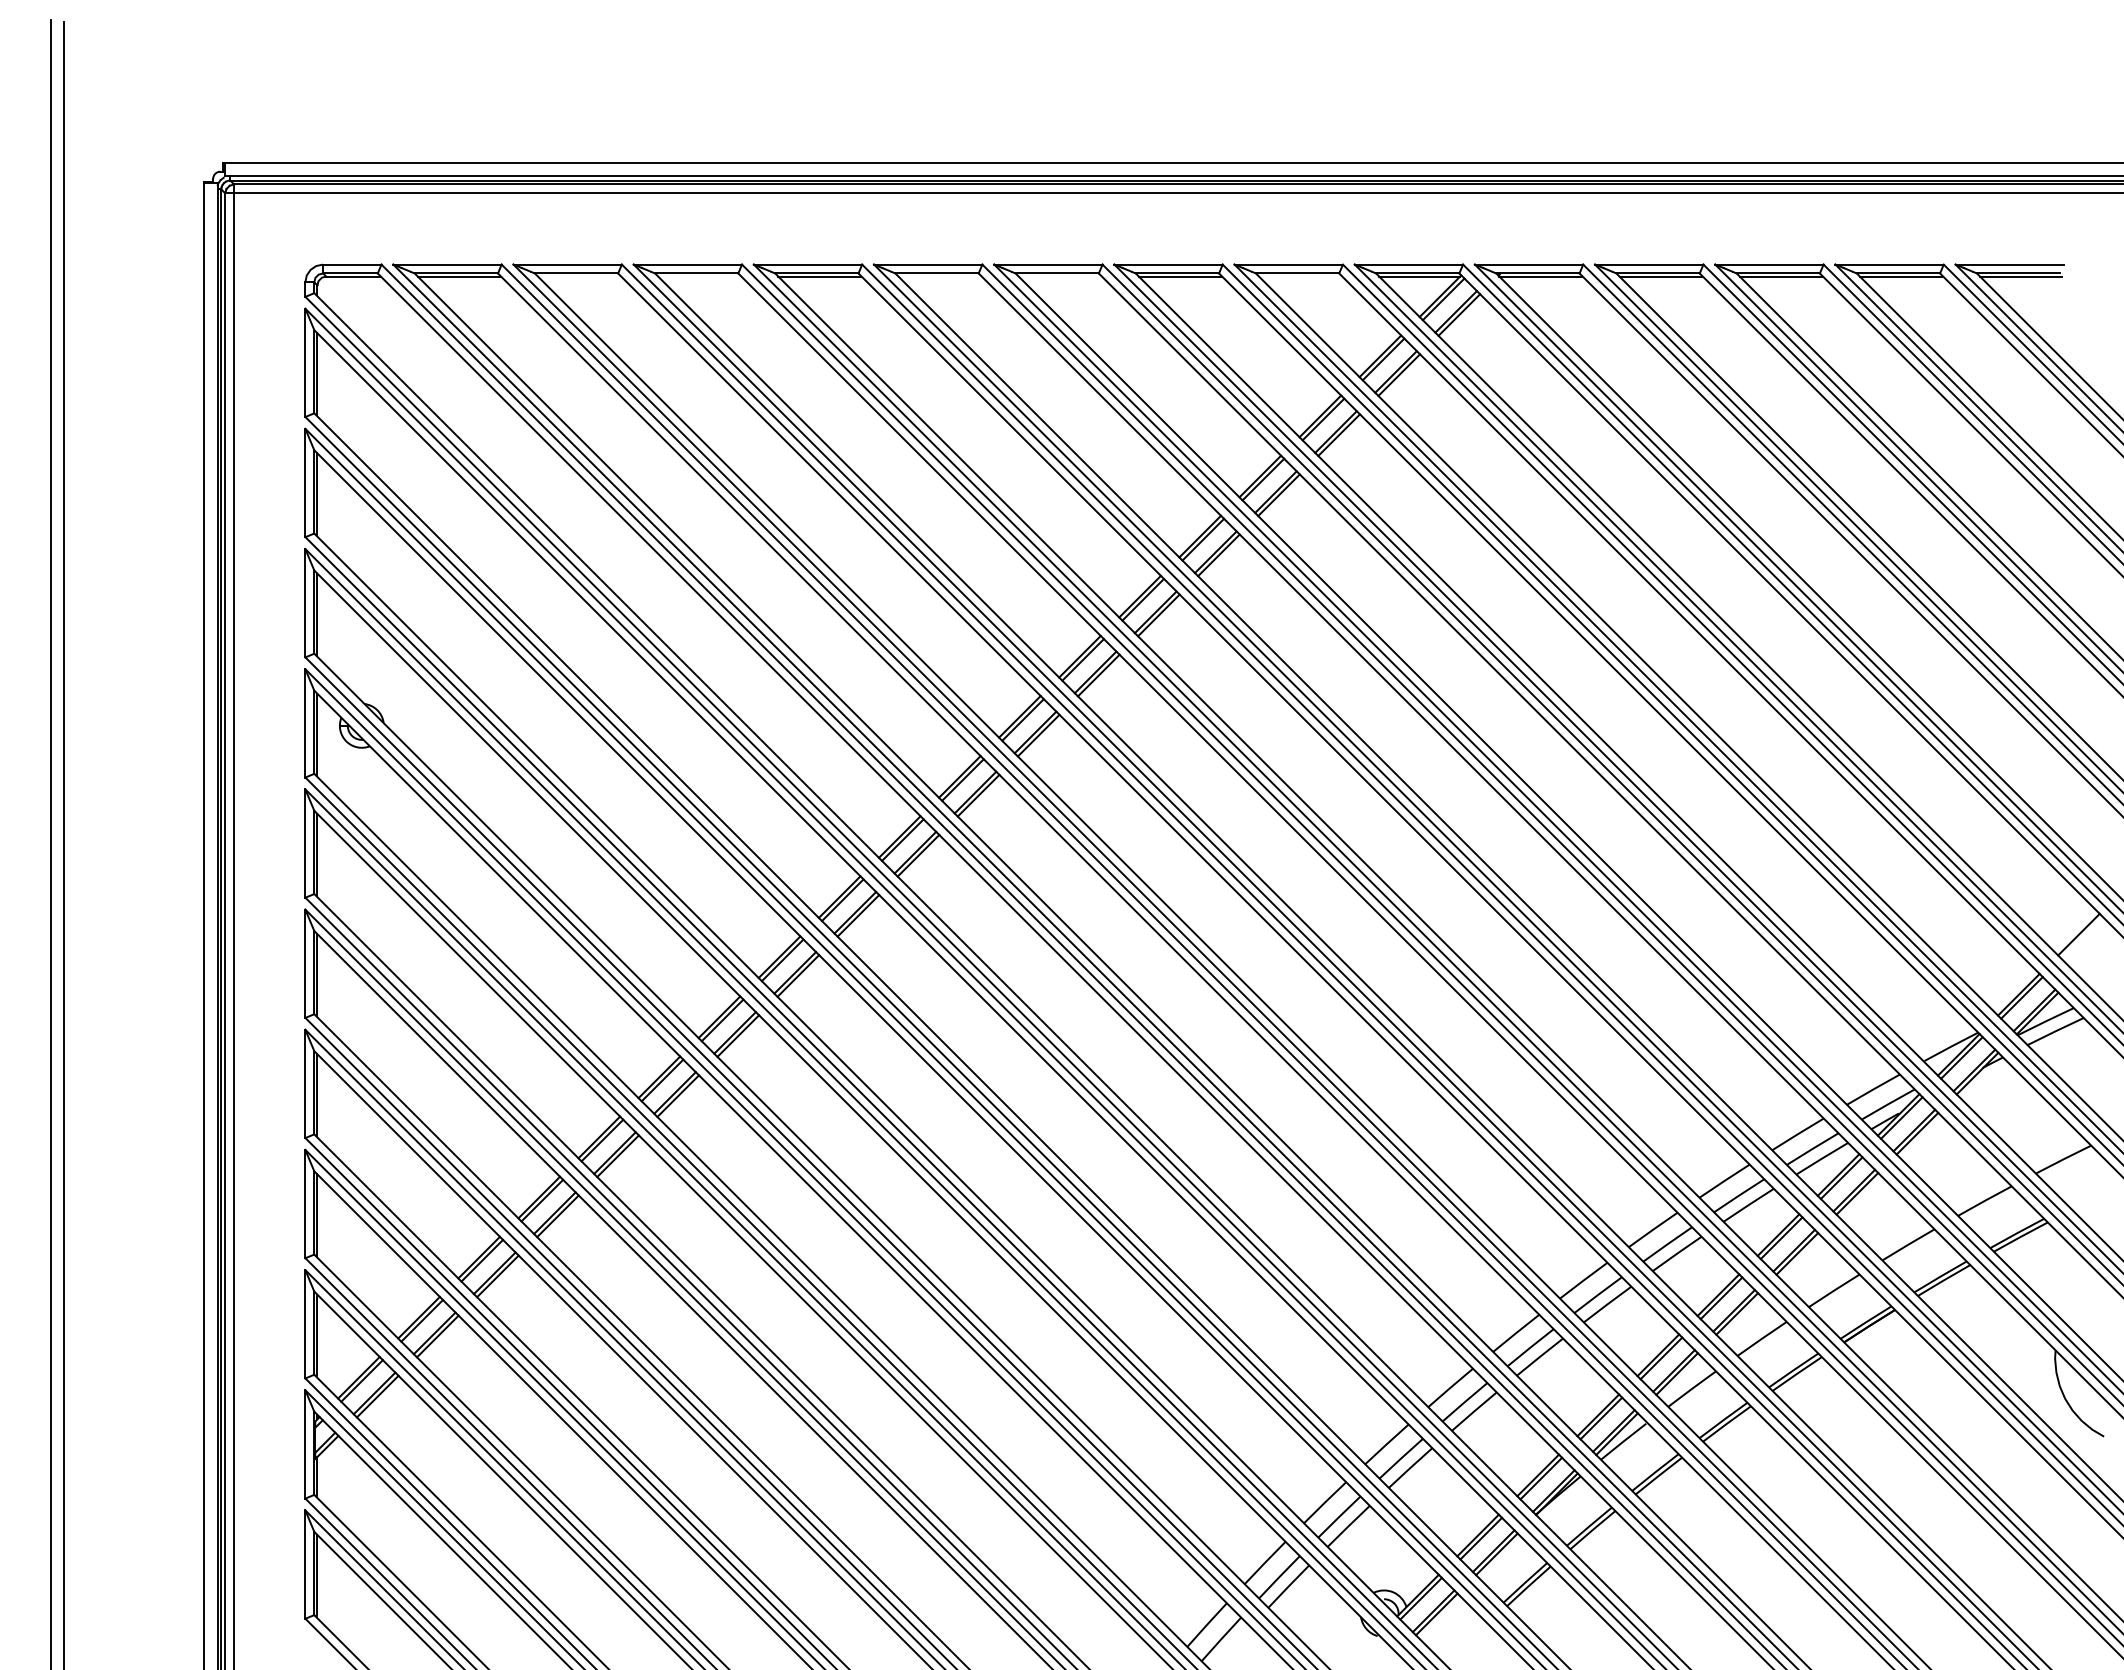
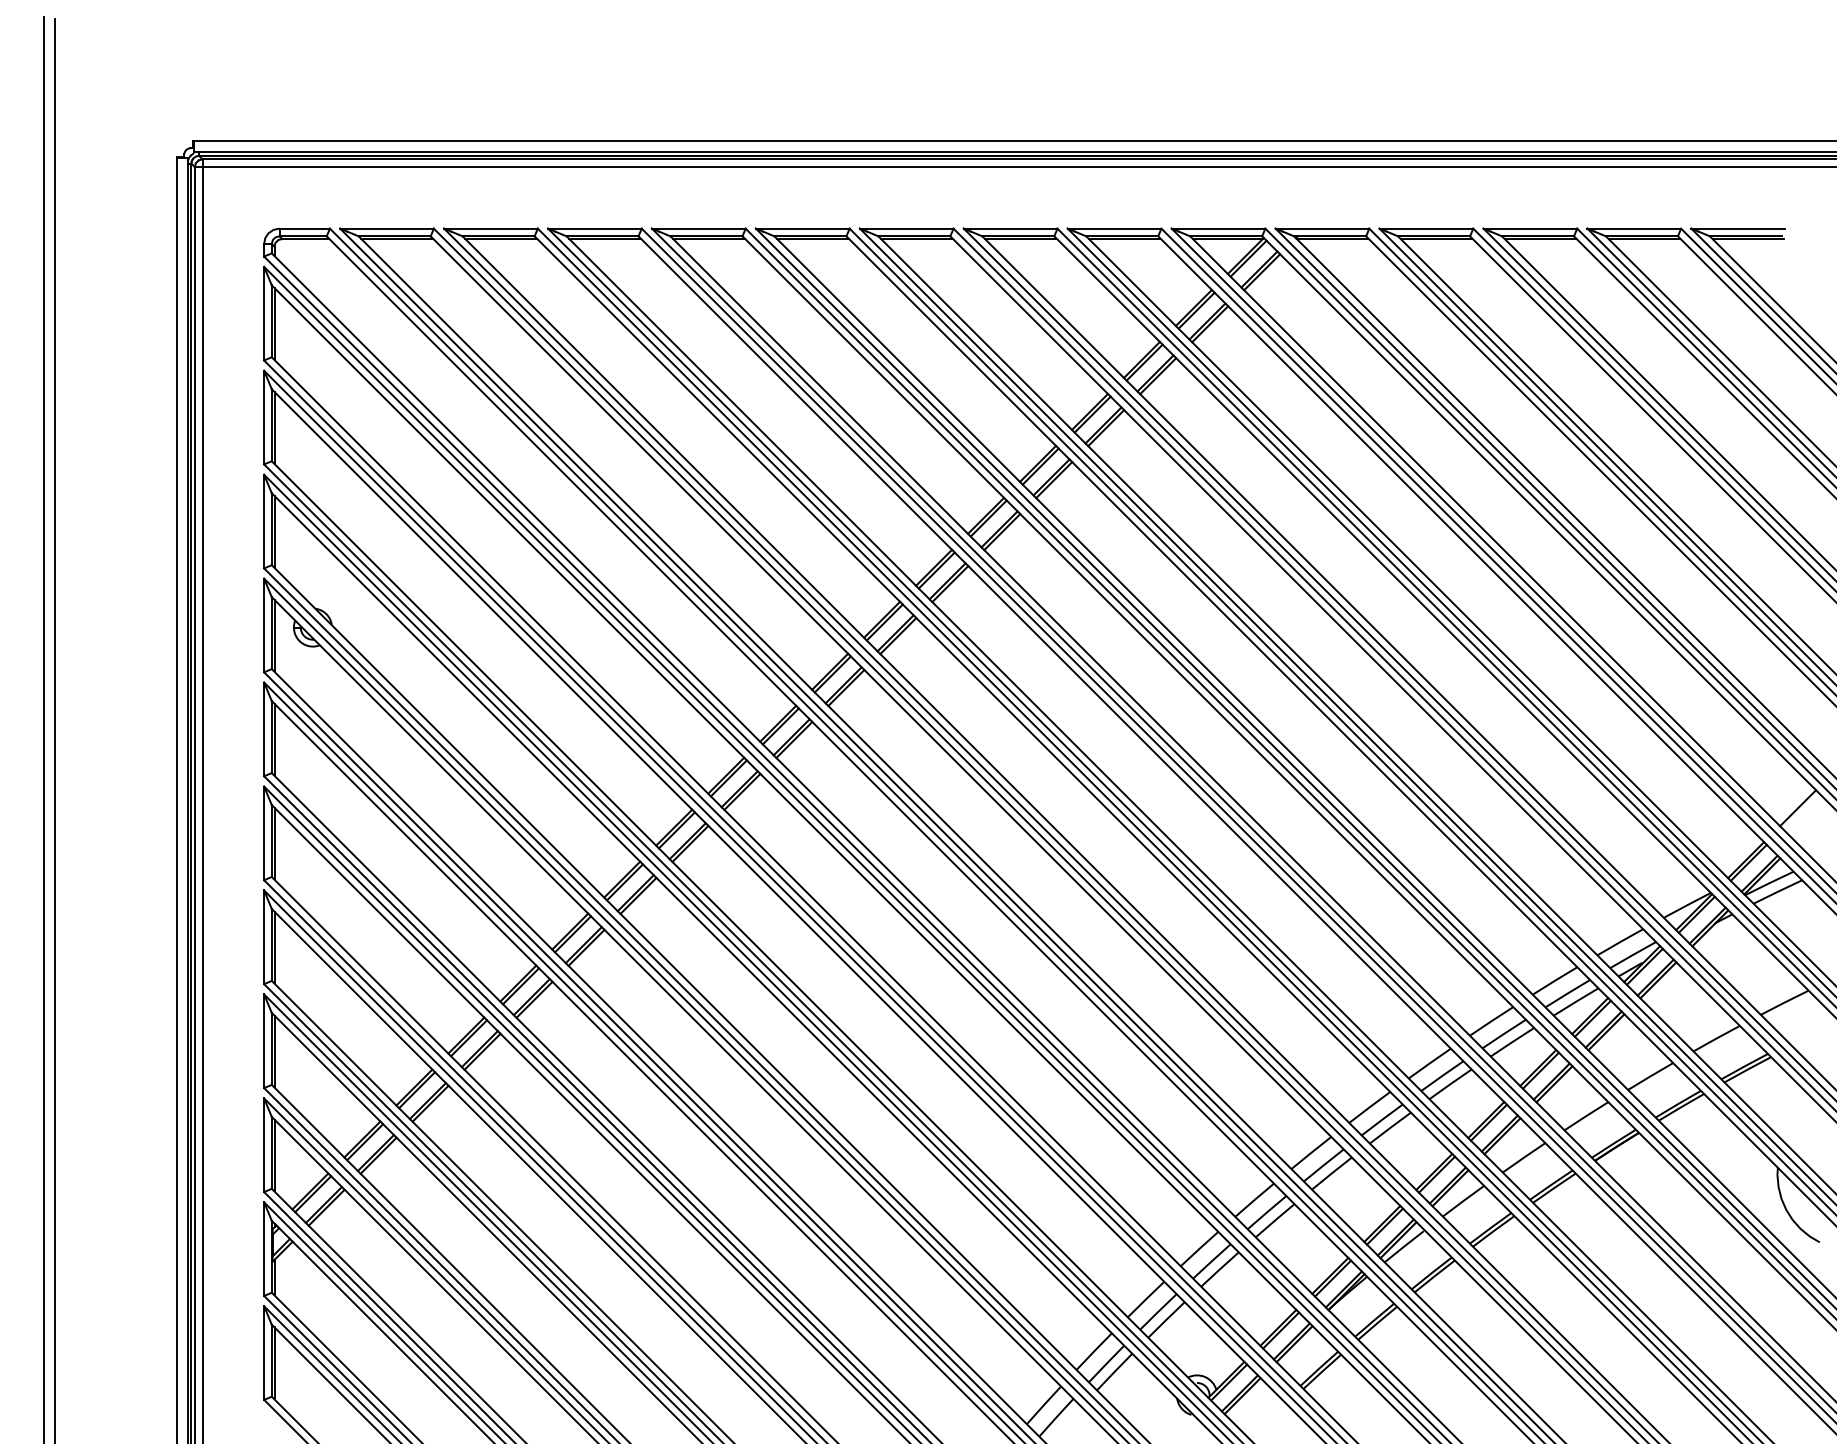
line: (579, 276) -> (501, 238), added
line: (699, 276) -> (604, 238), added
line: (939, 276) -> (812, 238), added
line: (1059, 276) -> (916, 238), added
line: (1300, 276) -> (1124, 238), added

